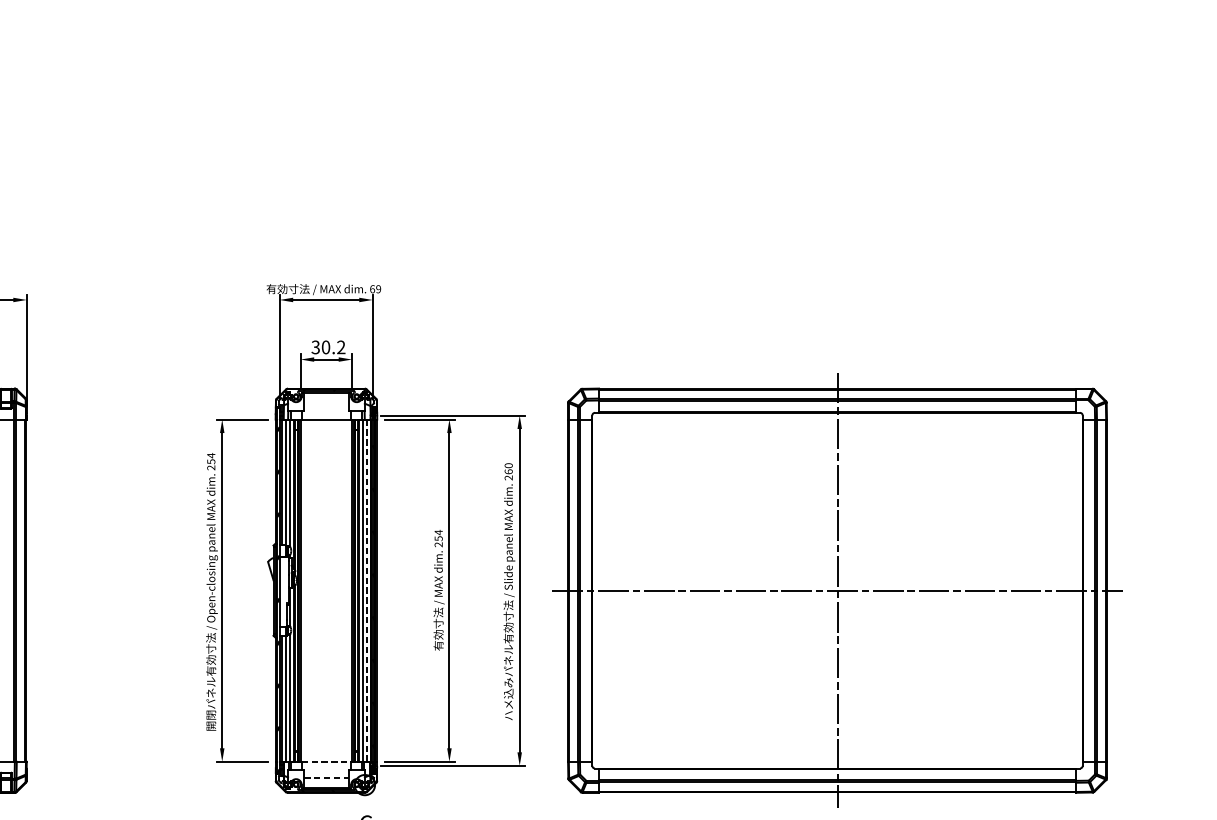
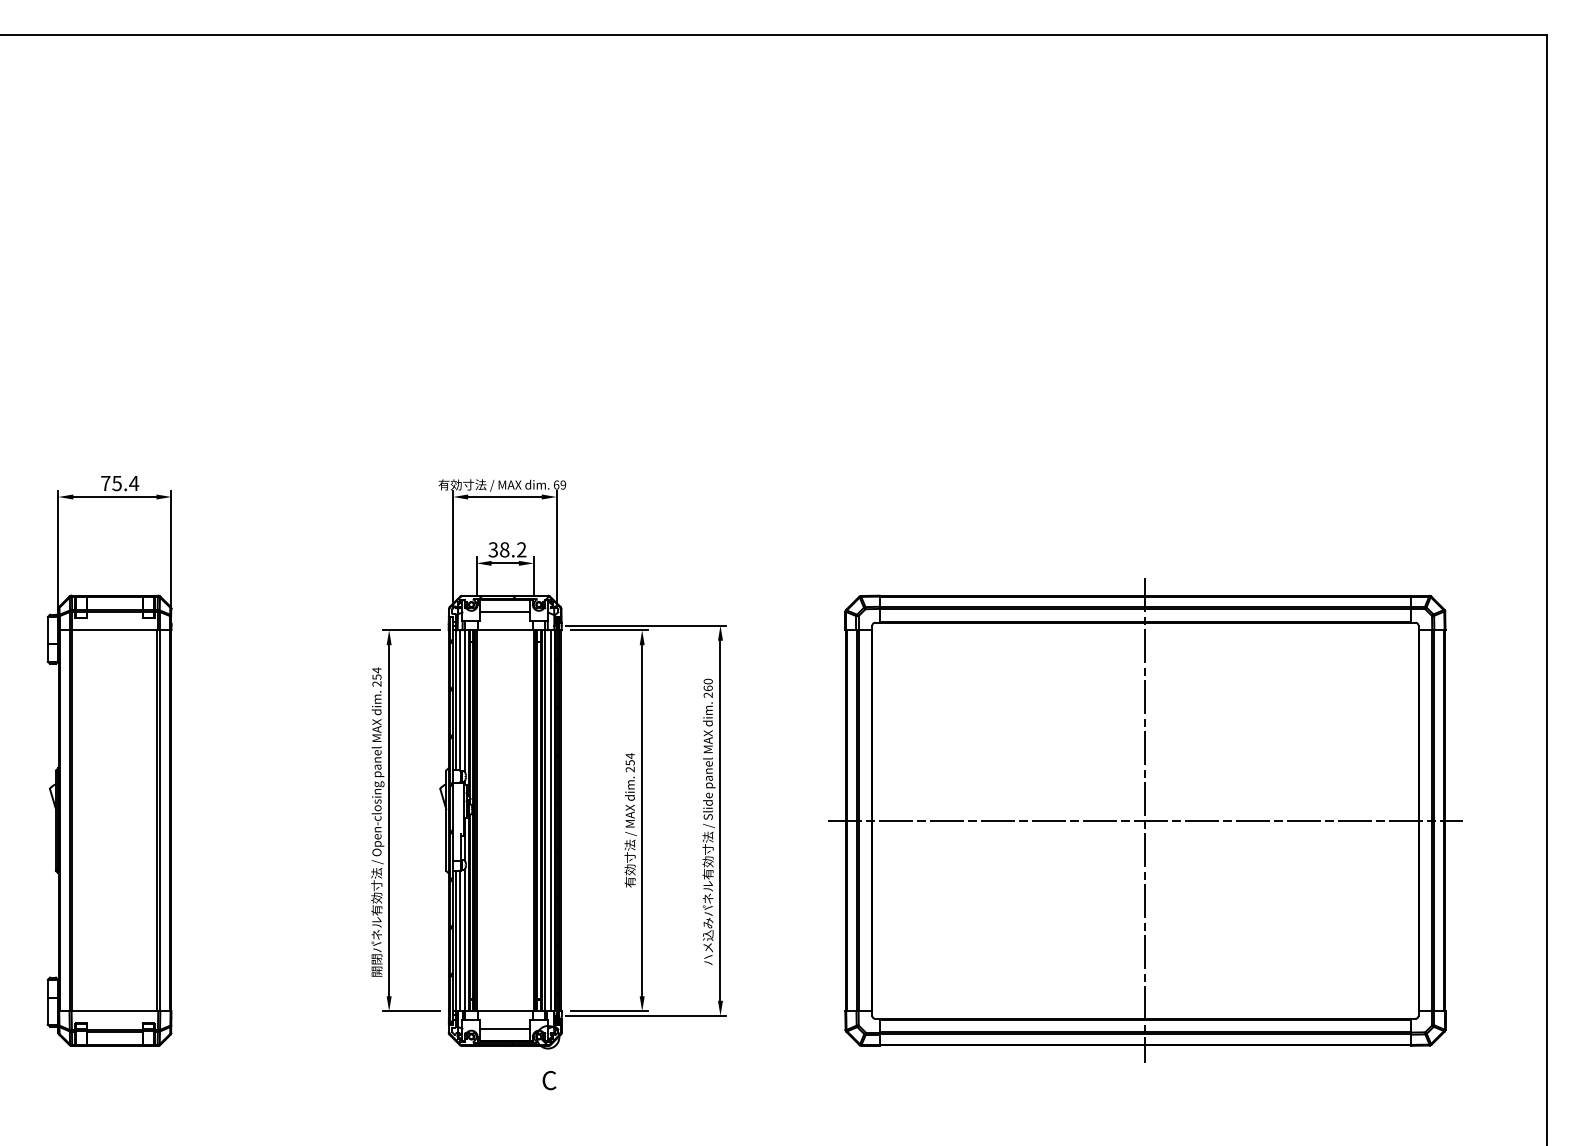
text: (325, 347) -> (504, 549), 30.2 -> 38.2
line: (325, 403) -> (504, 612), added
line: (367, 590) -> (550, 820), dashed -> solid
part: (837, 590) -> (1145, 820), moved
line: (326, 761) -> (505, 1011), dashed -> solid
line: (326, 777) -> (505, 1028), dashed -> solid

